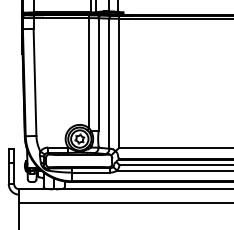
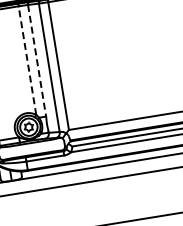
line: (89, 72) -> (27, 59), solid -> dashed
line: (98, 74) -> (37, 60), solid -> dashed

